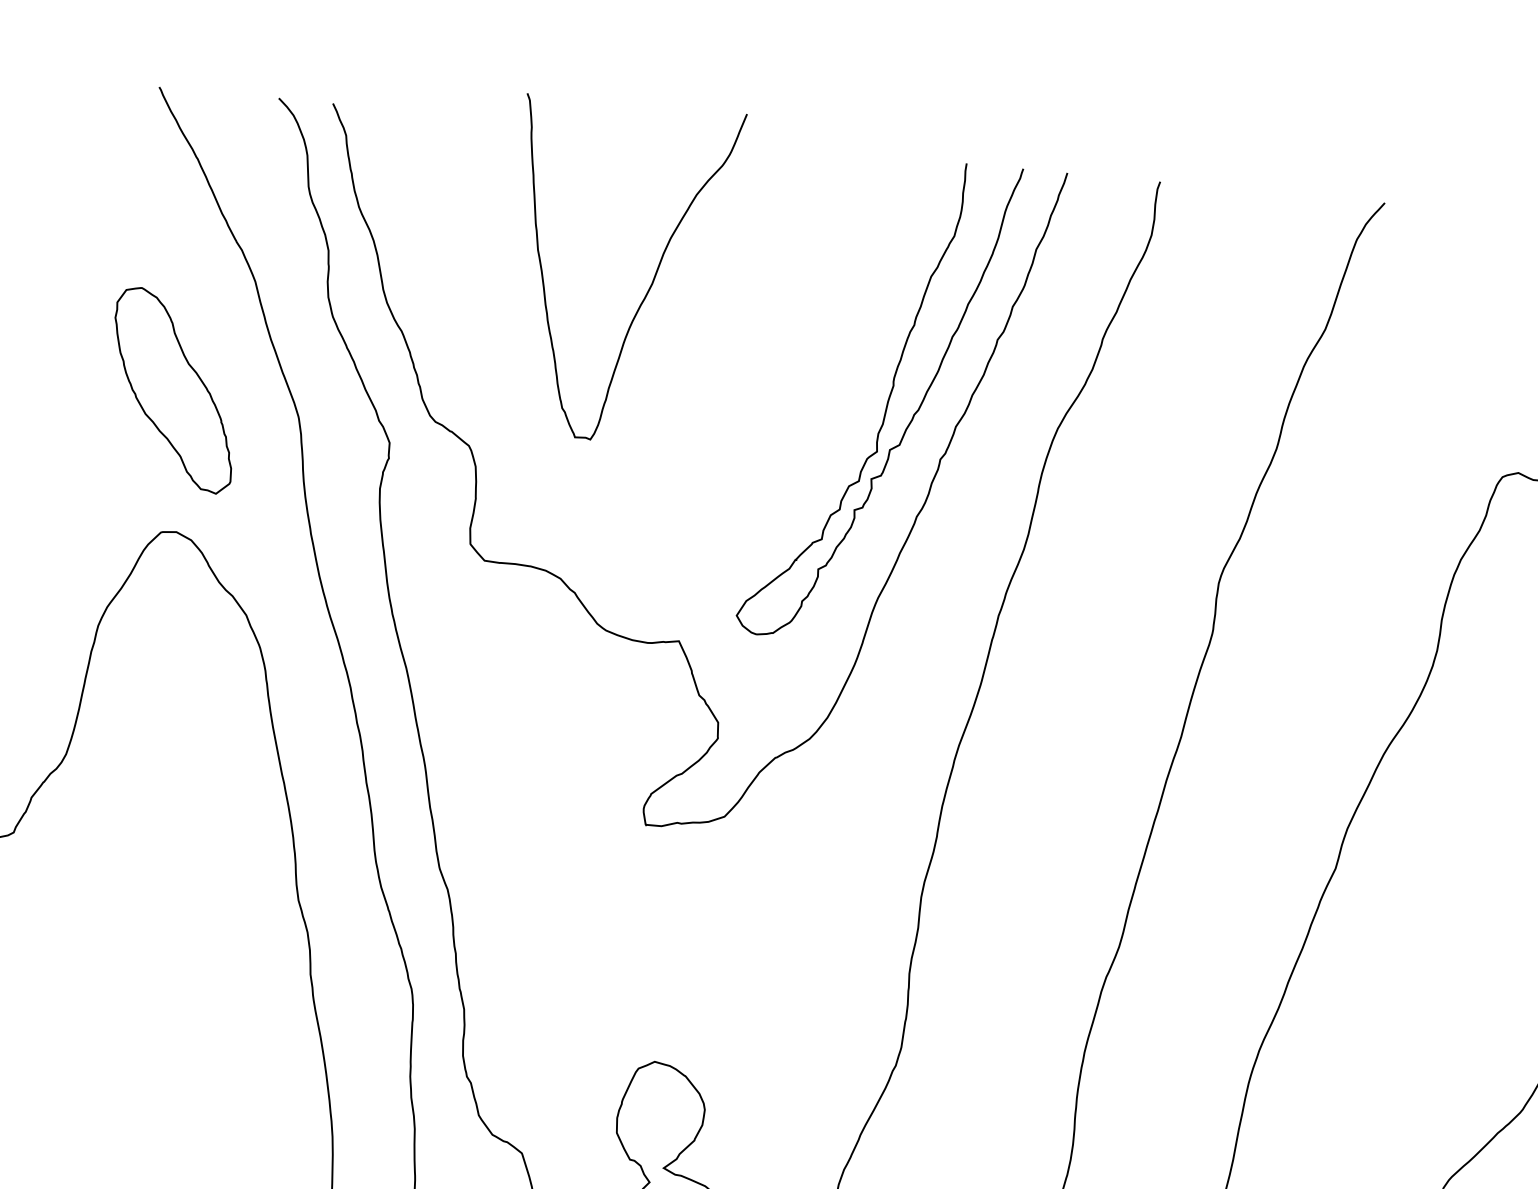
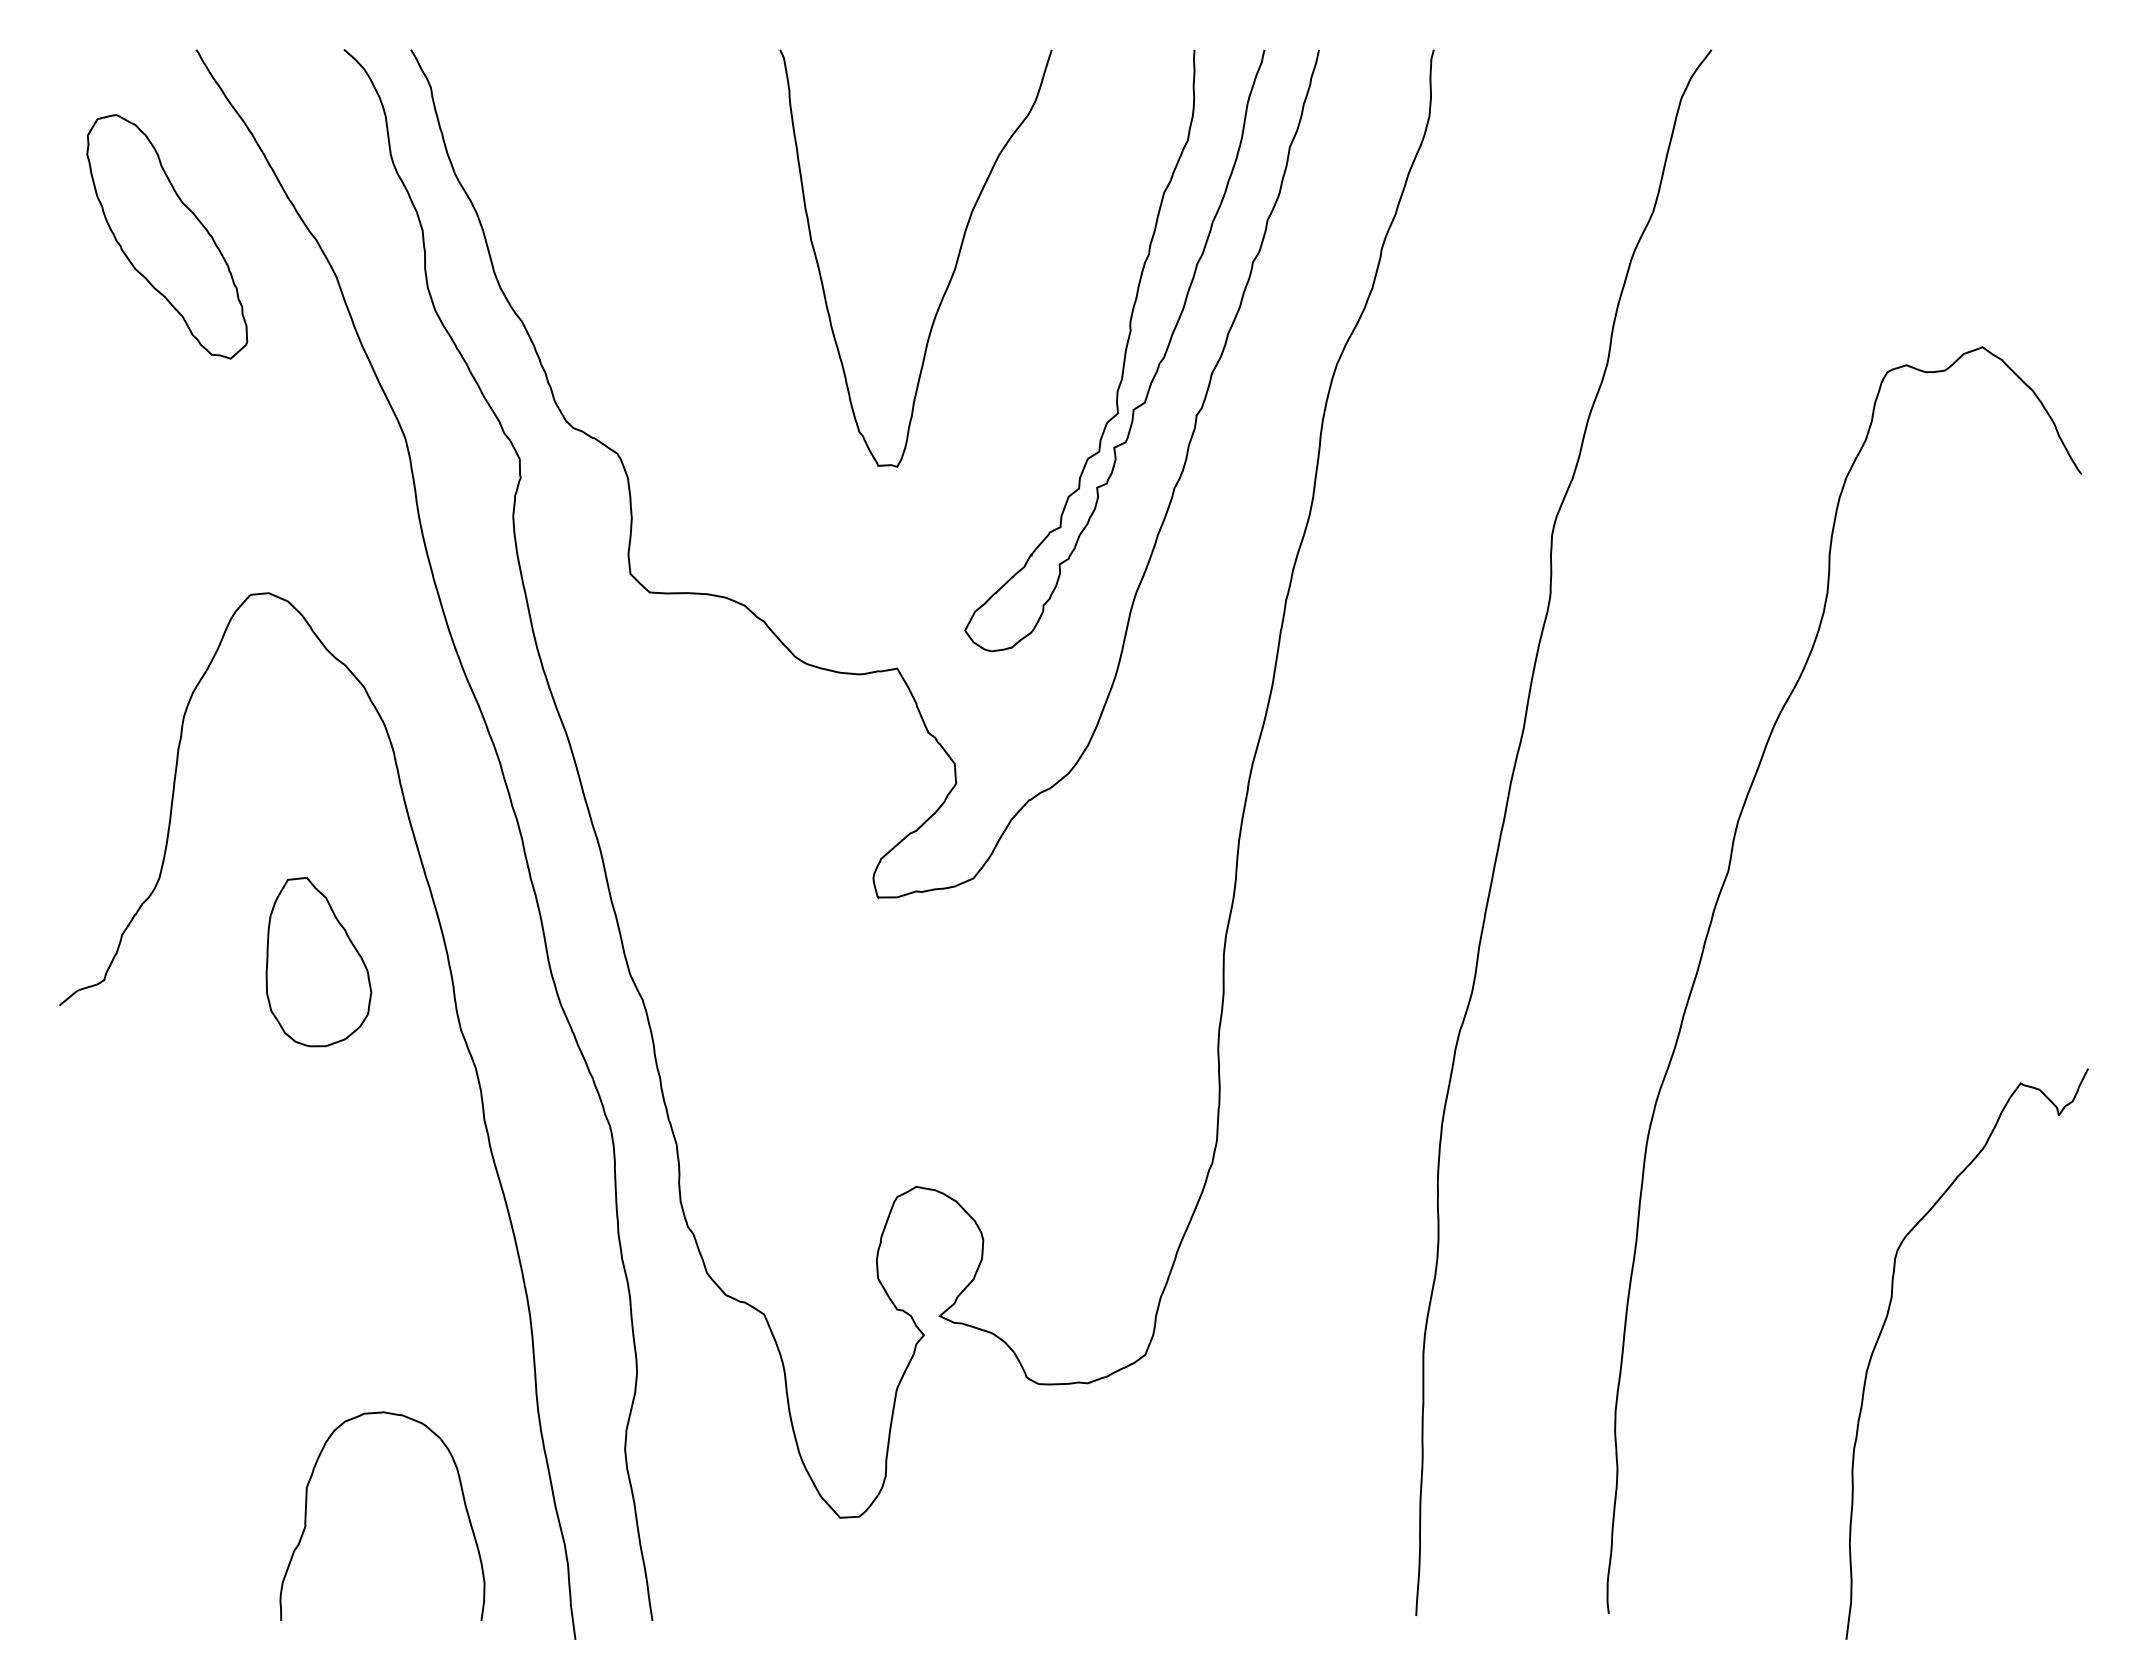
curve: (649, 286) -> (952, 272), moved
part: (174, 390) -> (167, 236), moved
part: (188, 834) -> (318, 962), added

